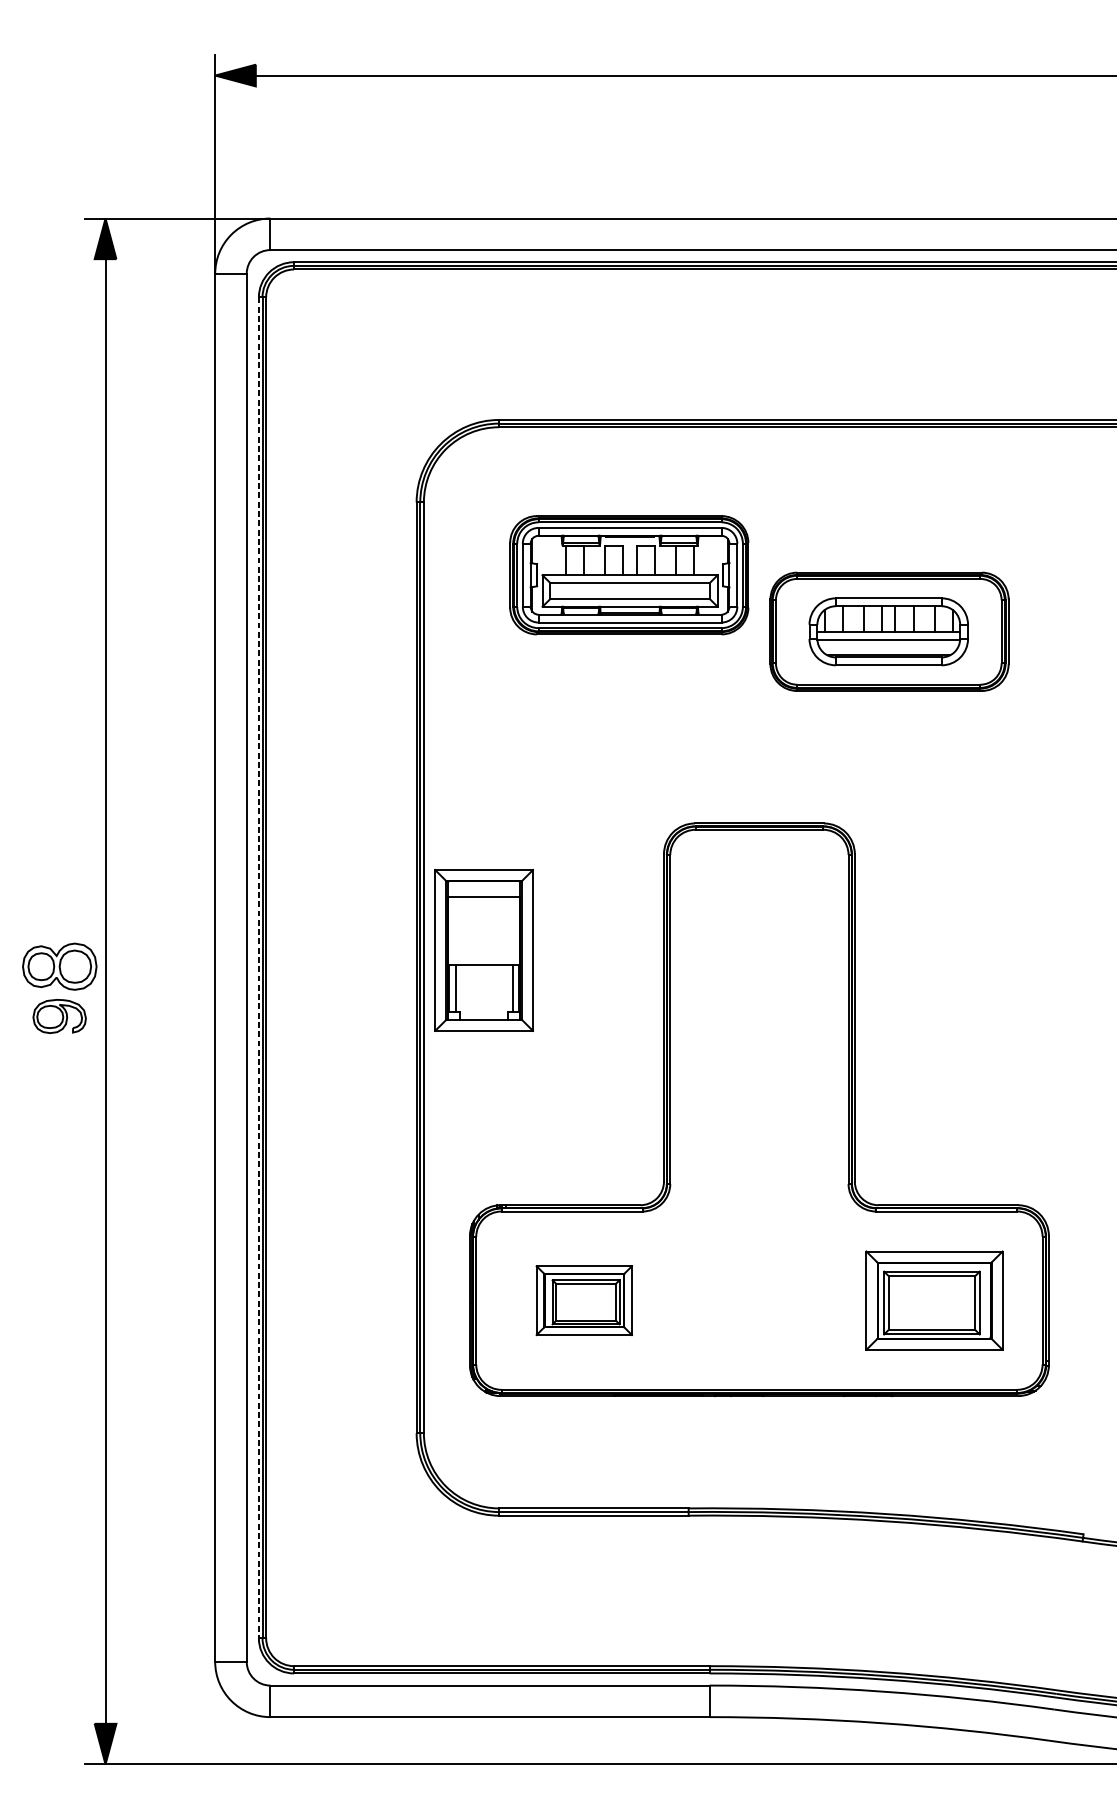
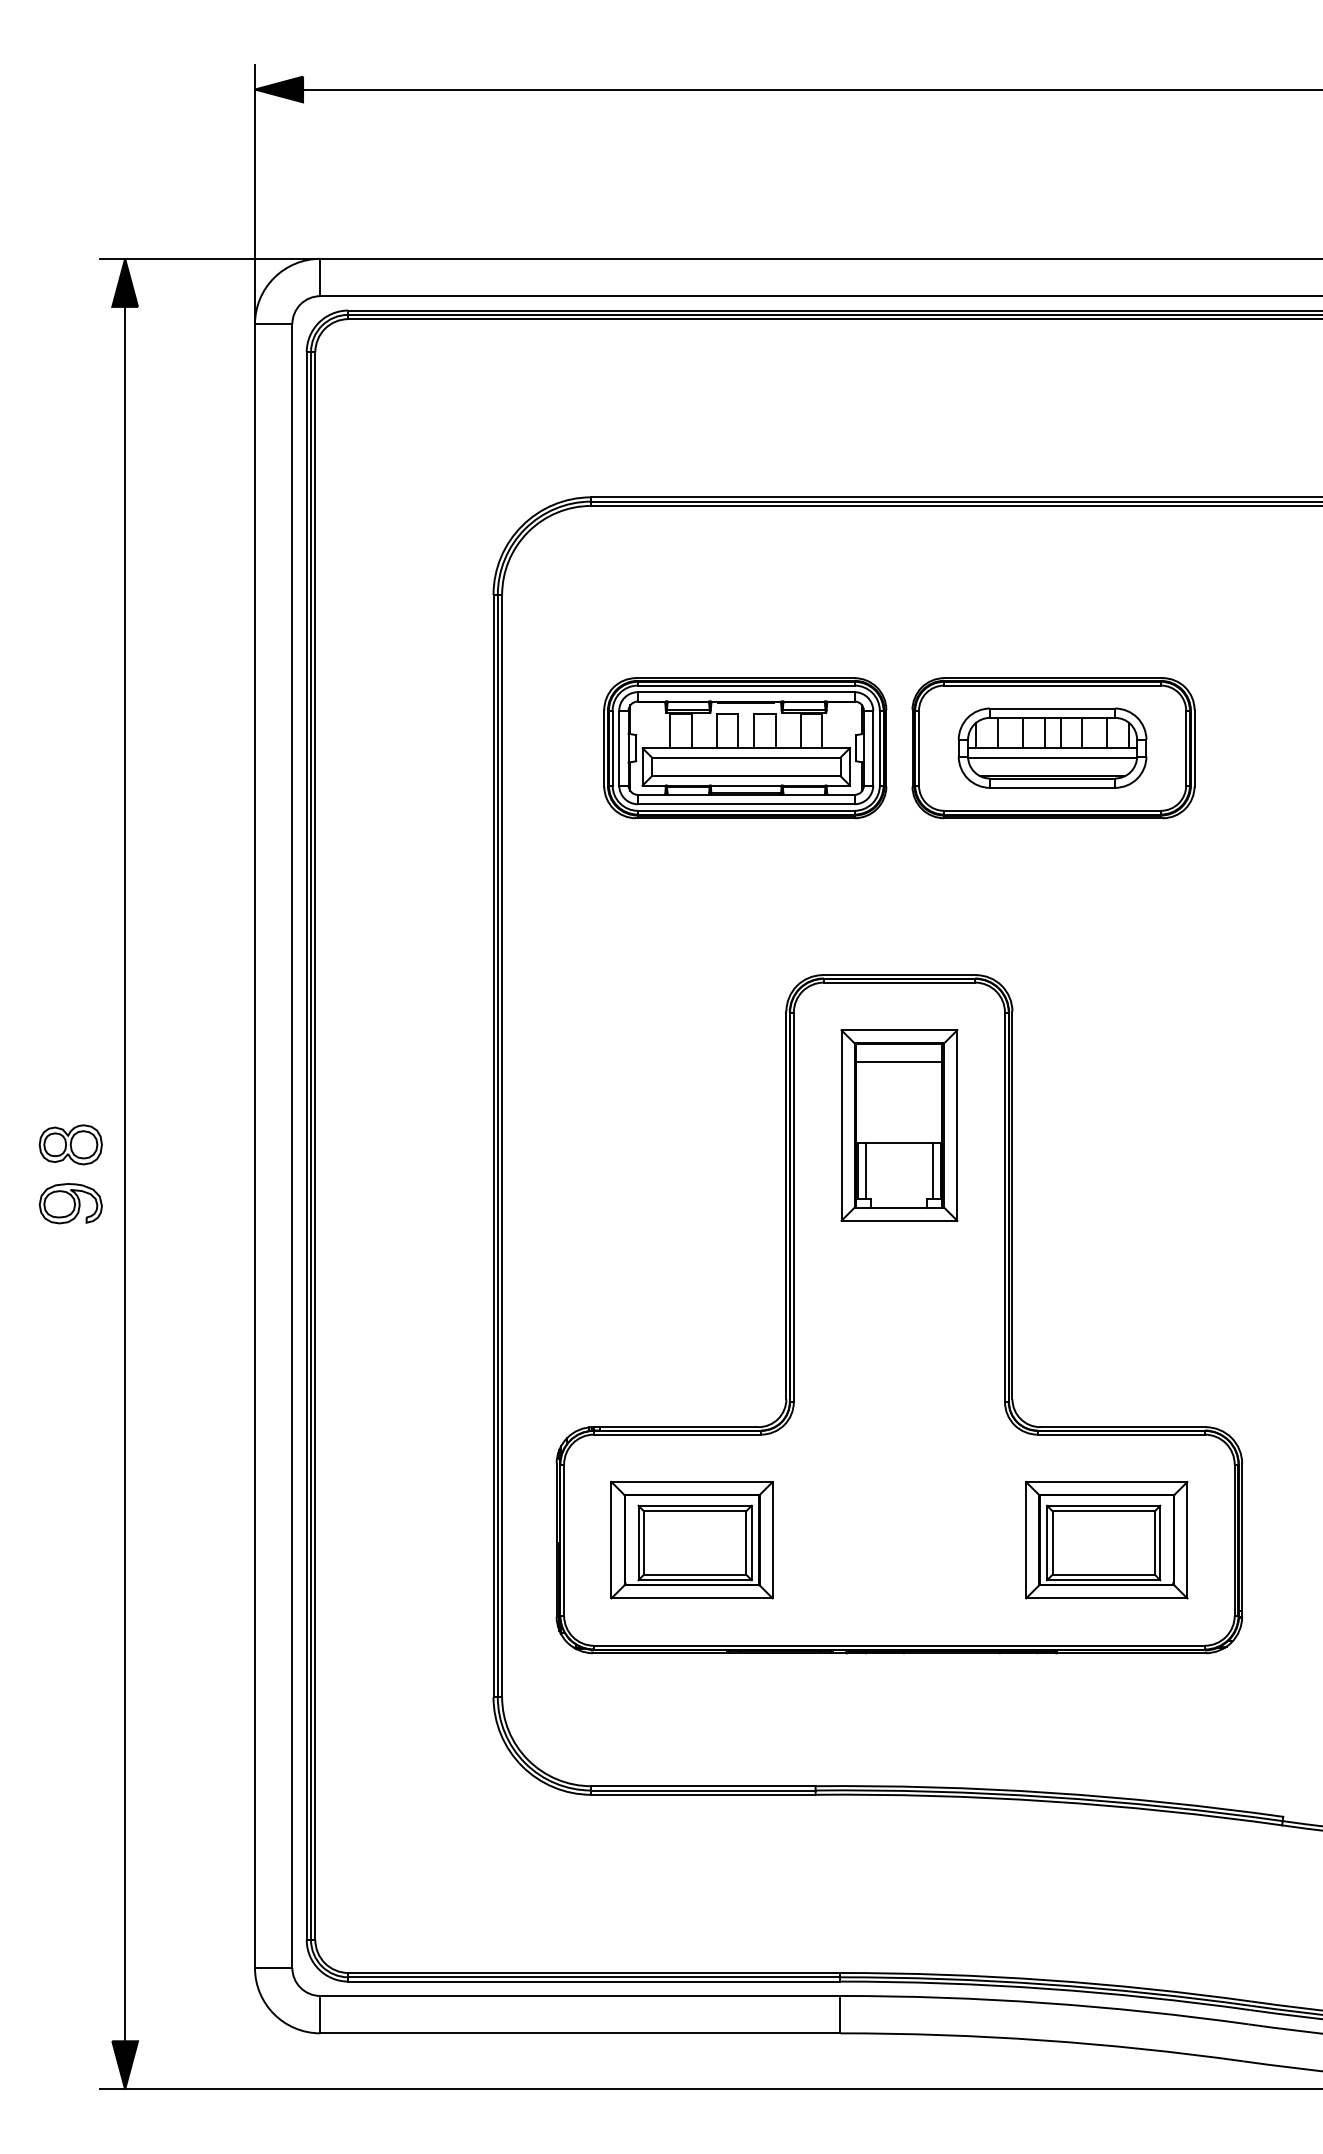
part: (629, 575) -> (745, 748), moved
part: (484, 950) -> (899, 1125), moved
part: (59, 966) -> (70, 1144), size x0.71
line: (258, 968) -> (306, 1146), dashed -> solid
part: (583, 1300) -> (691, 1539), size x1.43

